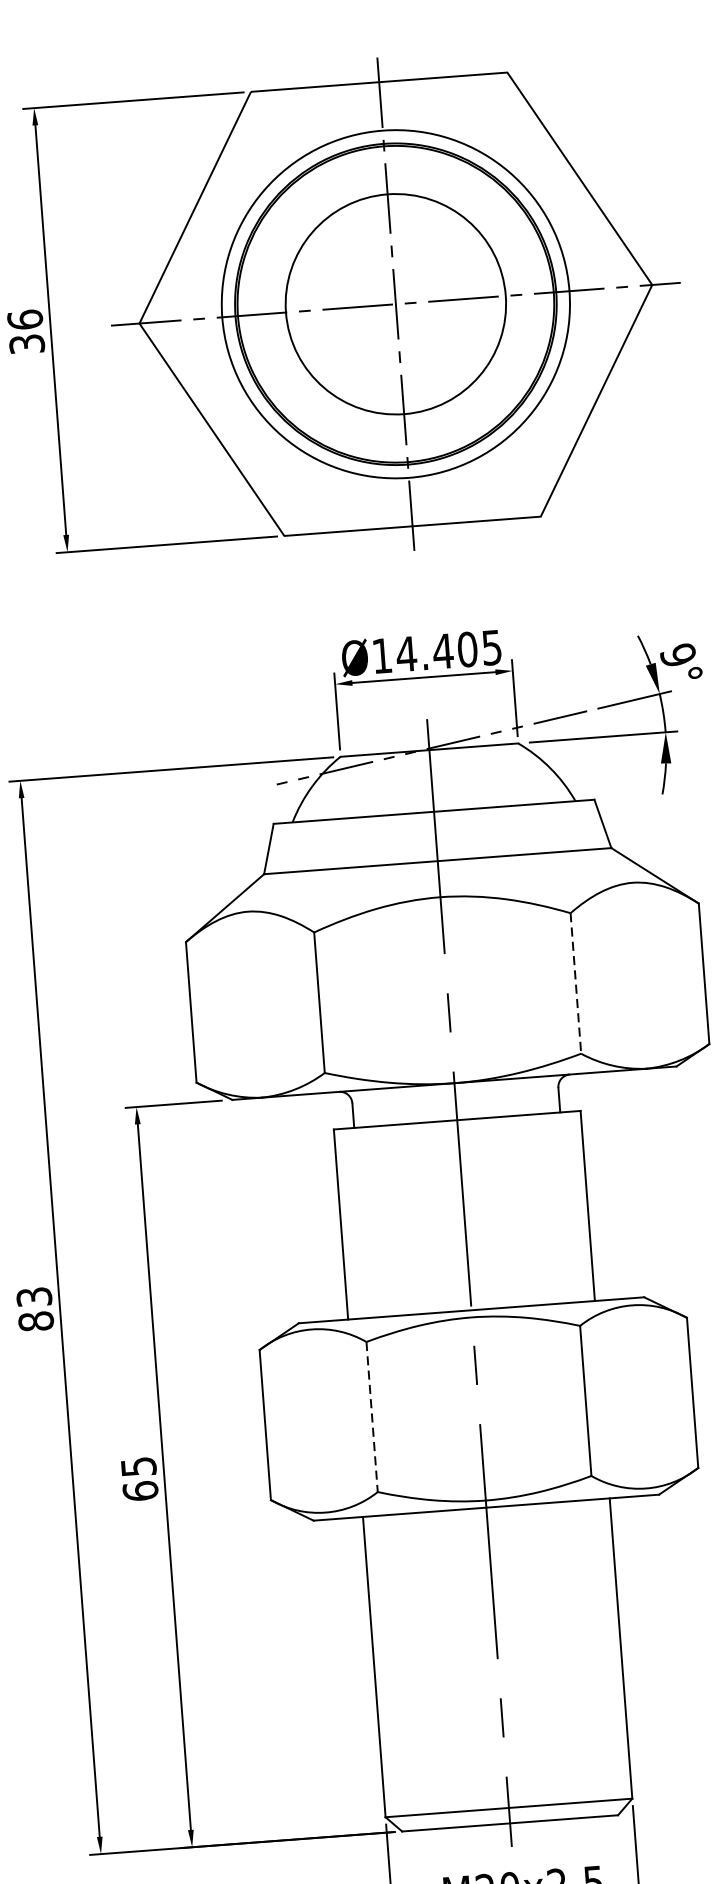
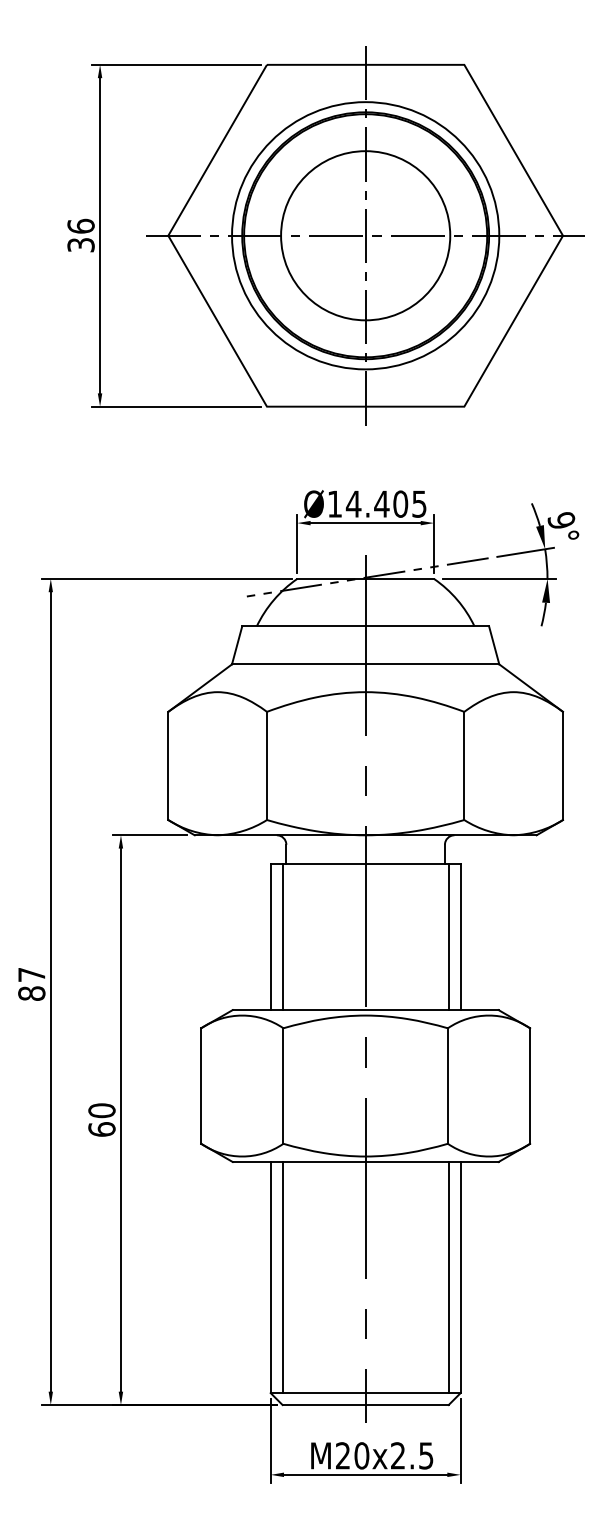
line: (576, 984) -> (464, 766), dashed -> solid
line: (571, 1206) -> (448, 936), added
line: (356, 1222) -> (282, 936), added
text: (33, 1296) -> (31, 974), 83 -> 87
line: (372, 1417) -> (283, 1086), dashed -> solid
text: (138, 1466) -> (101, 1110), 65 -> 60
line: (605, 1649) -> (448, 1277), added
line: (389, 1665) -> (282, 1277), added

